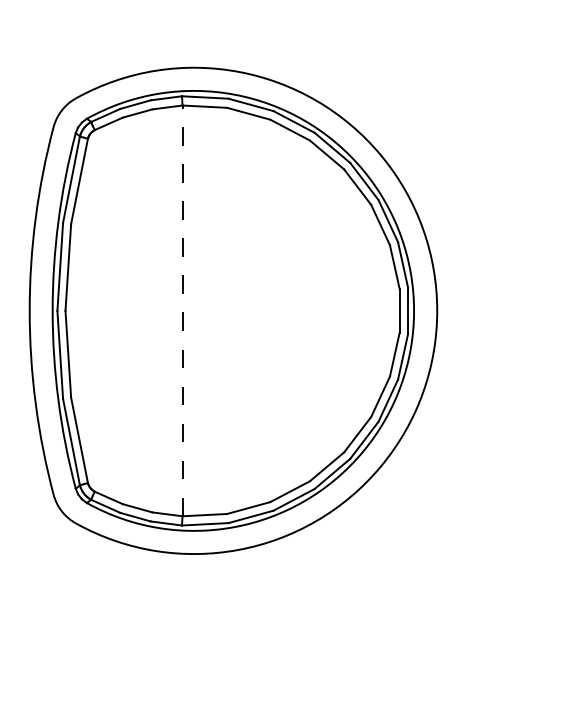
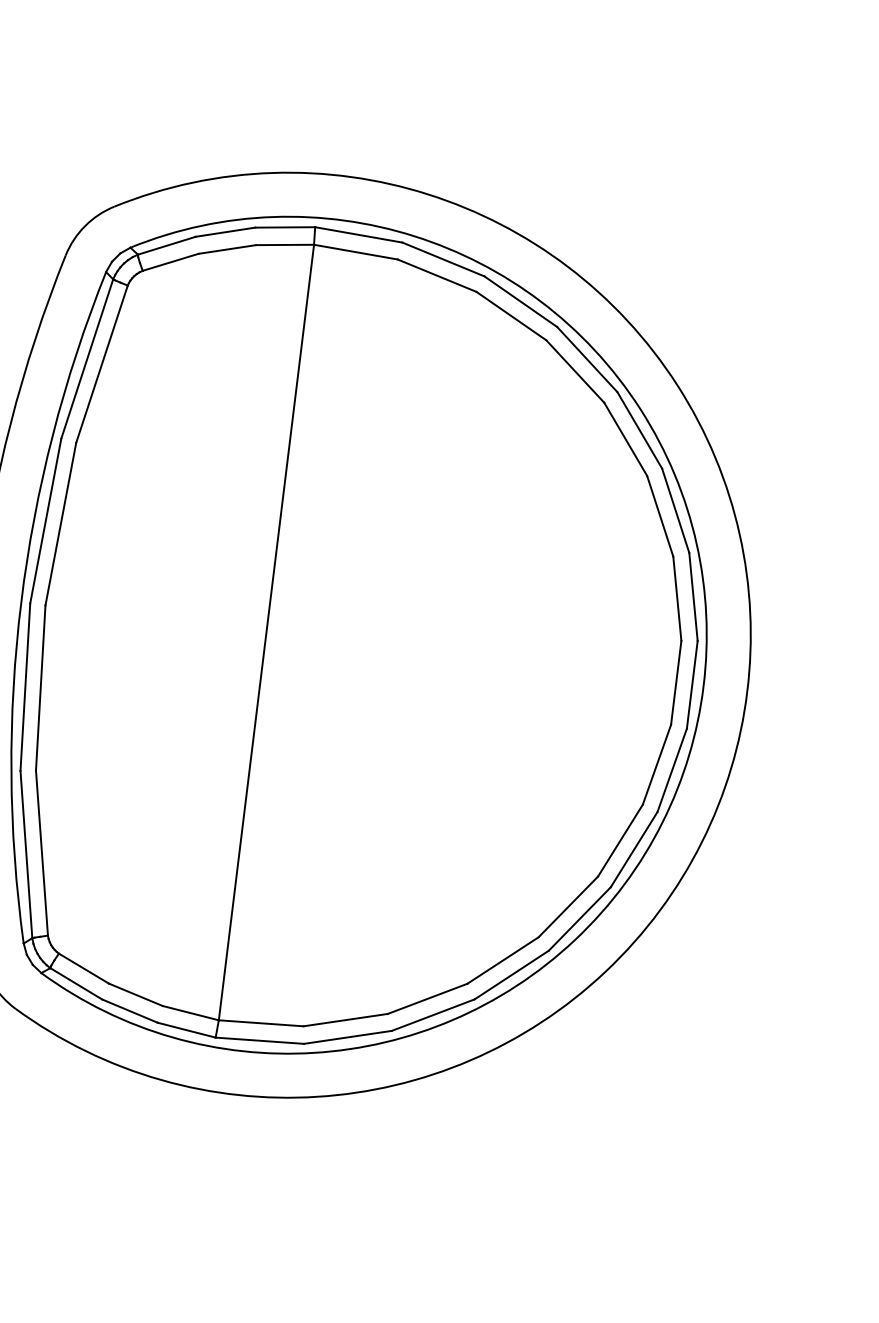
line: (182, 310) -> (266, 631), dashed -> solid

